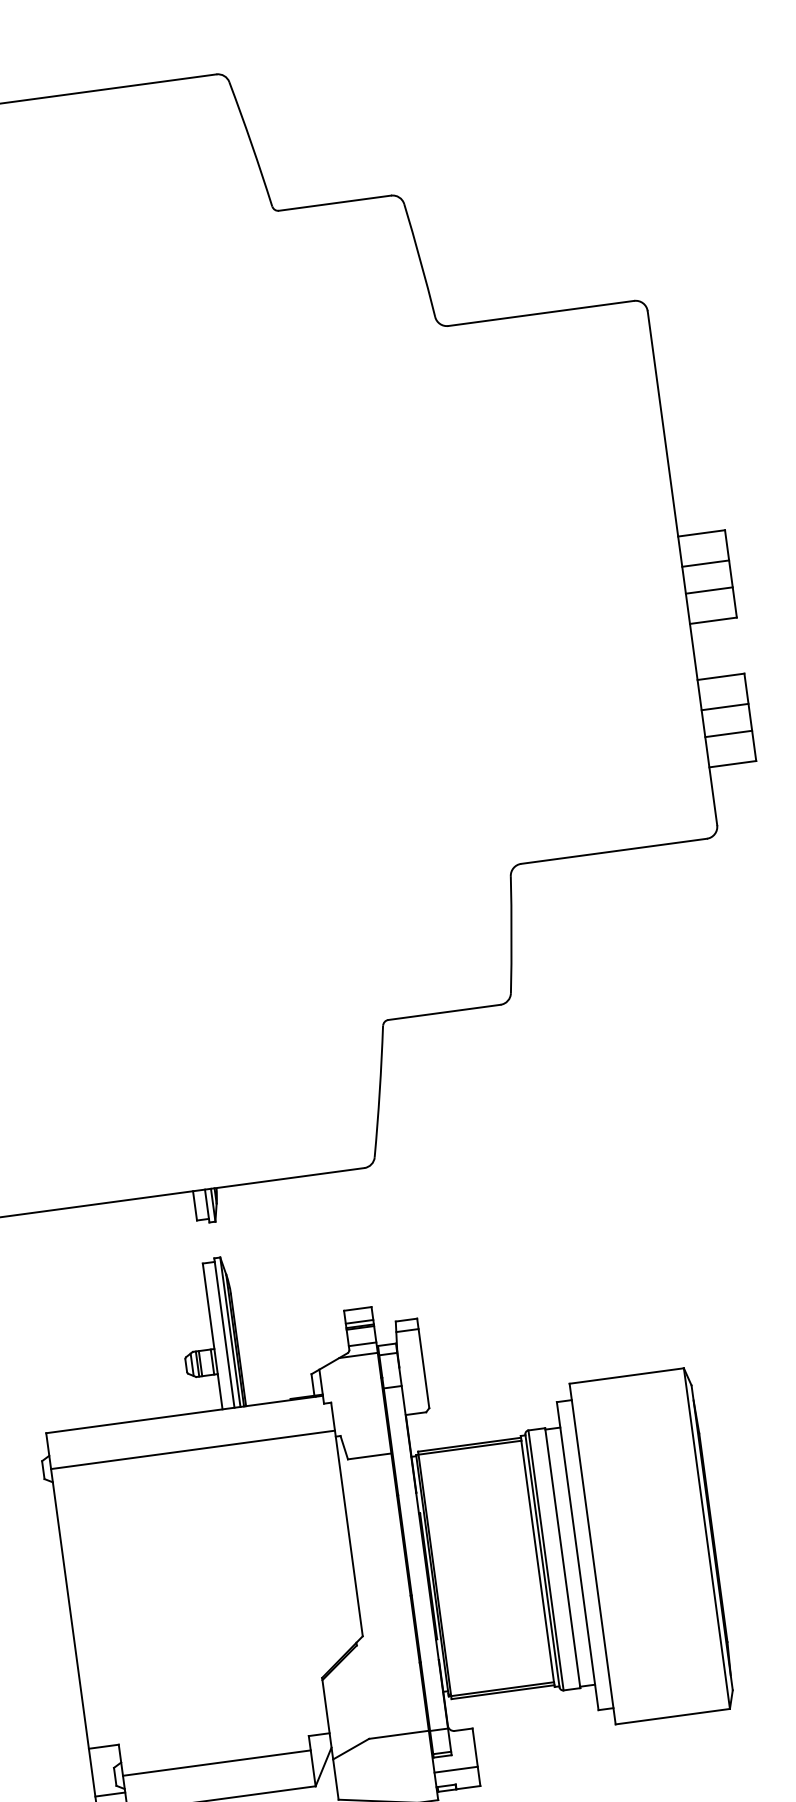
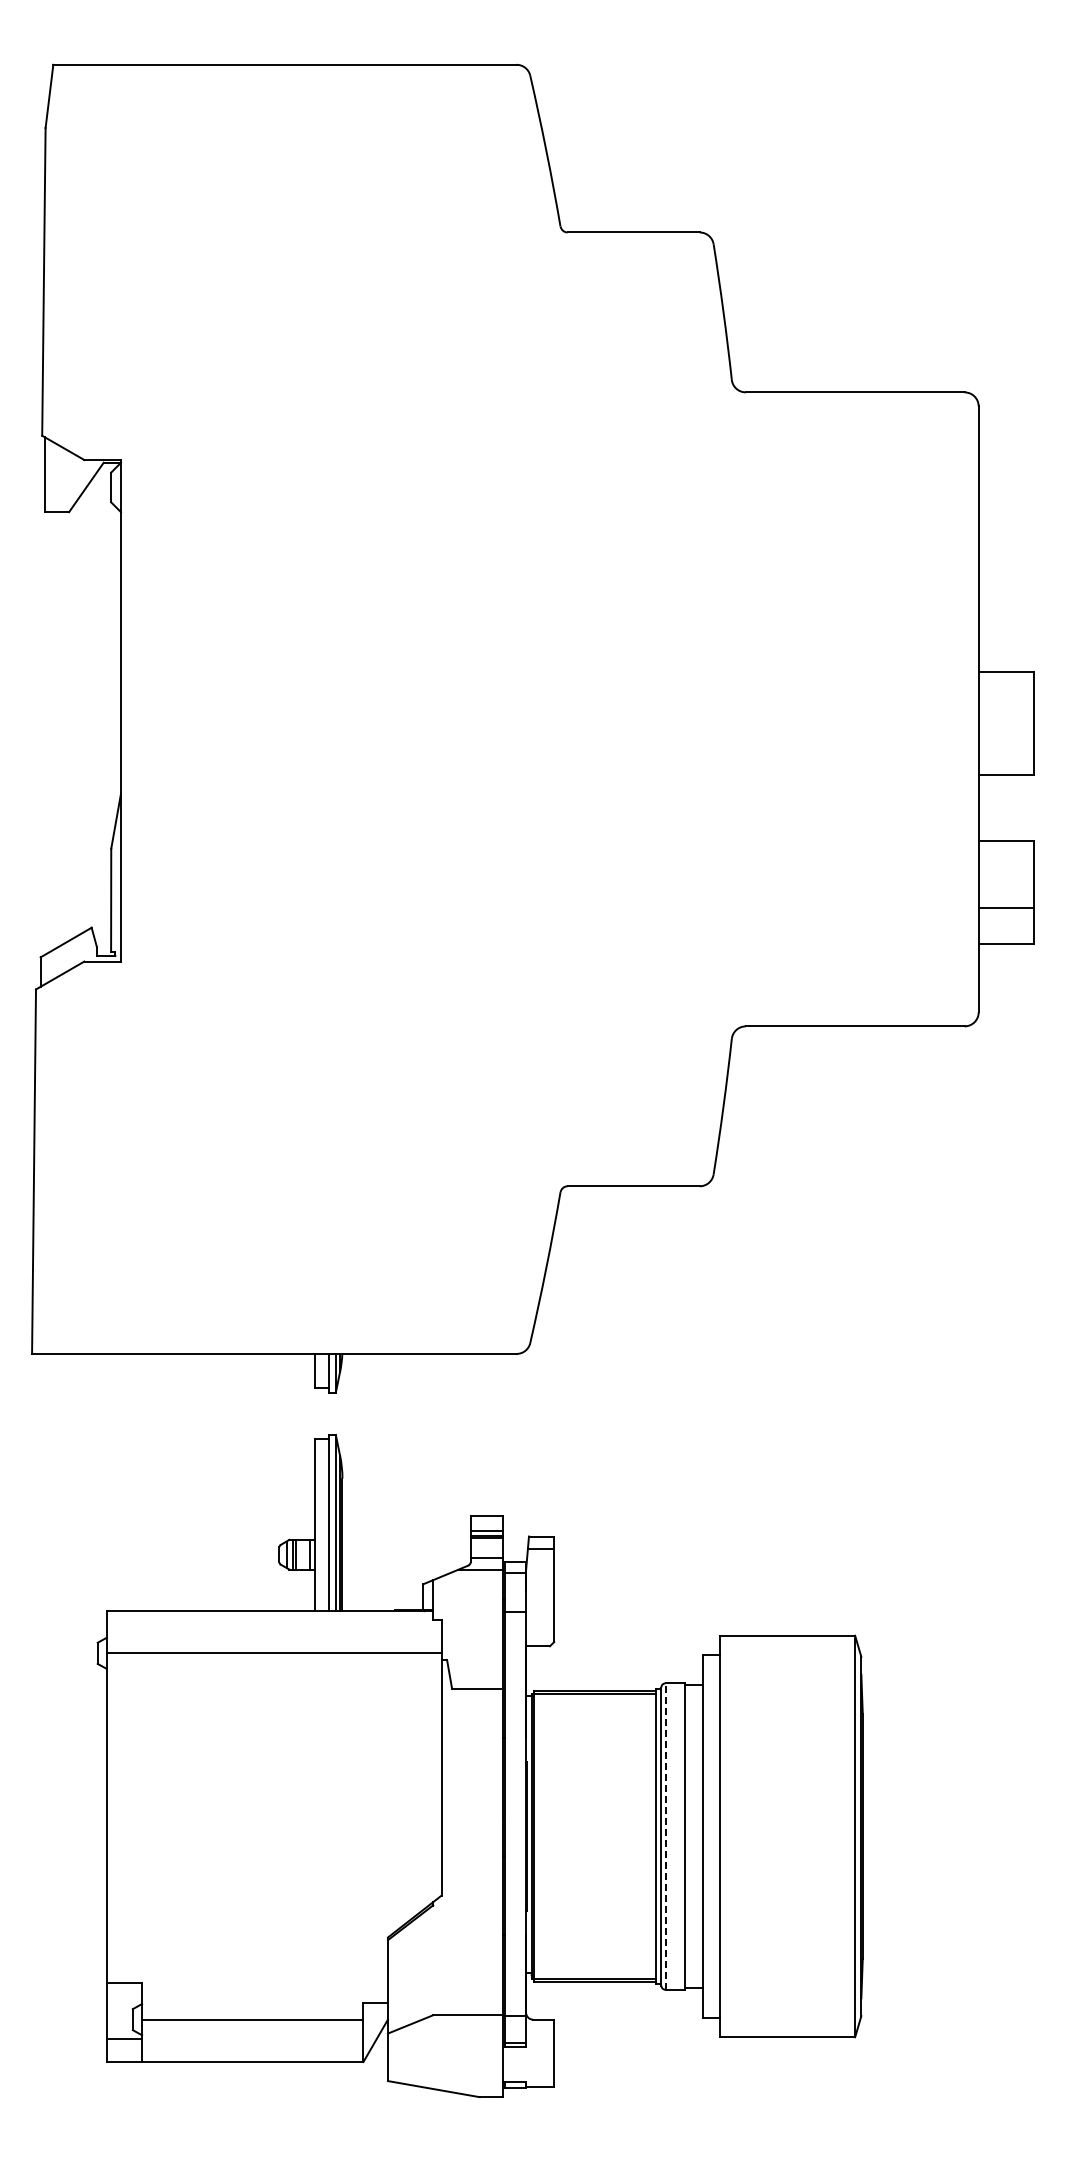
line: (704, 563) -> (1005, 707), removed
line: (708, 590) -> (1005, 739), removed
line: (724, 706) -> (1005, 876), removed
line: (546, 1560) -> (665, 1836), solid -> dashed
line: (455, 1769) -> (528, 2064), removed

